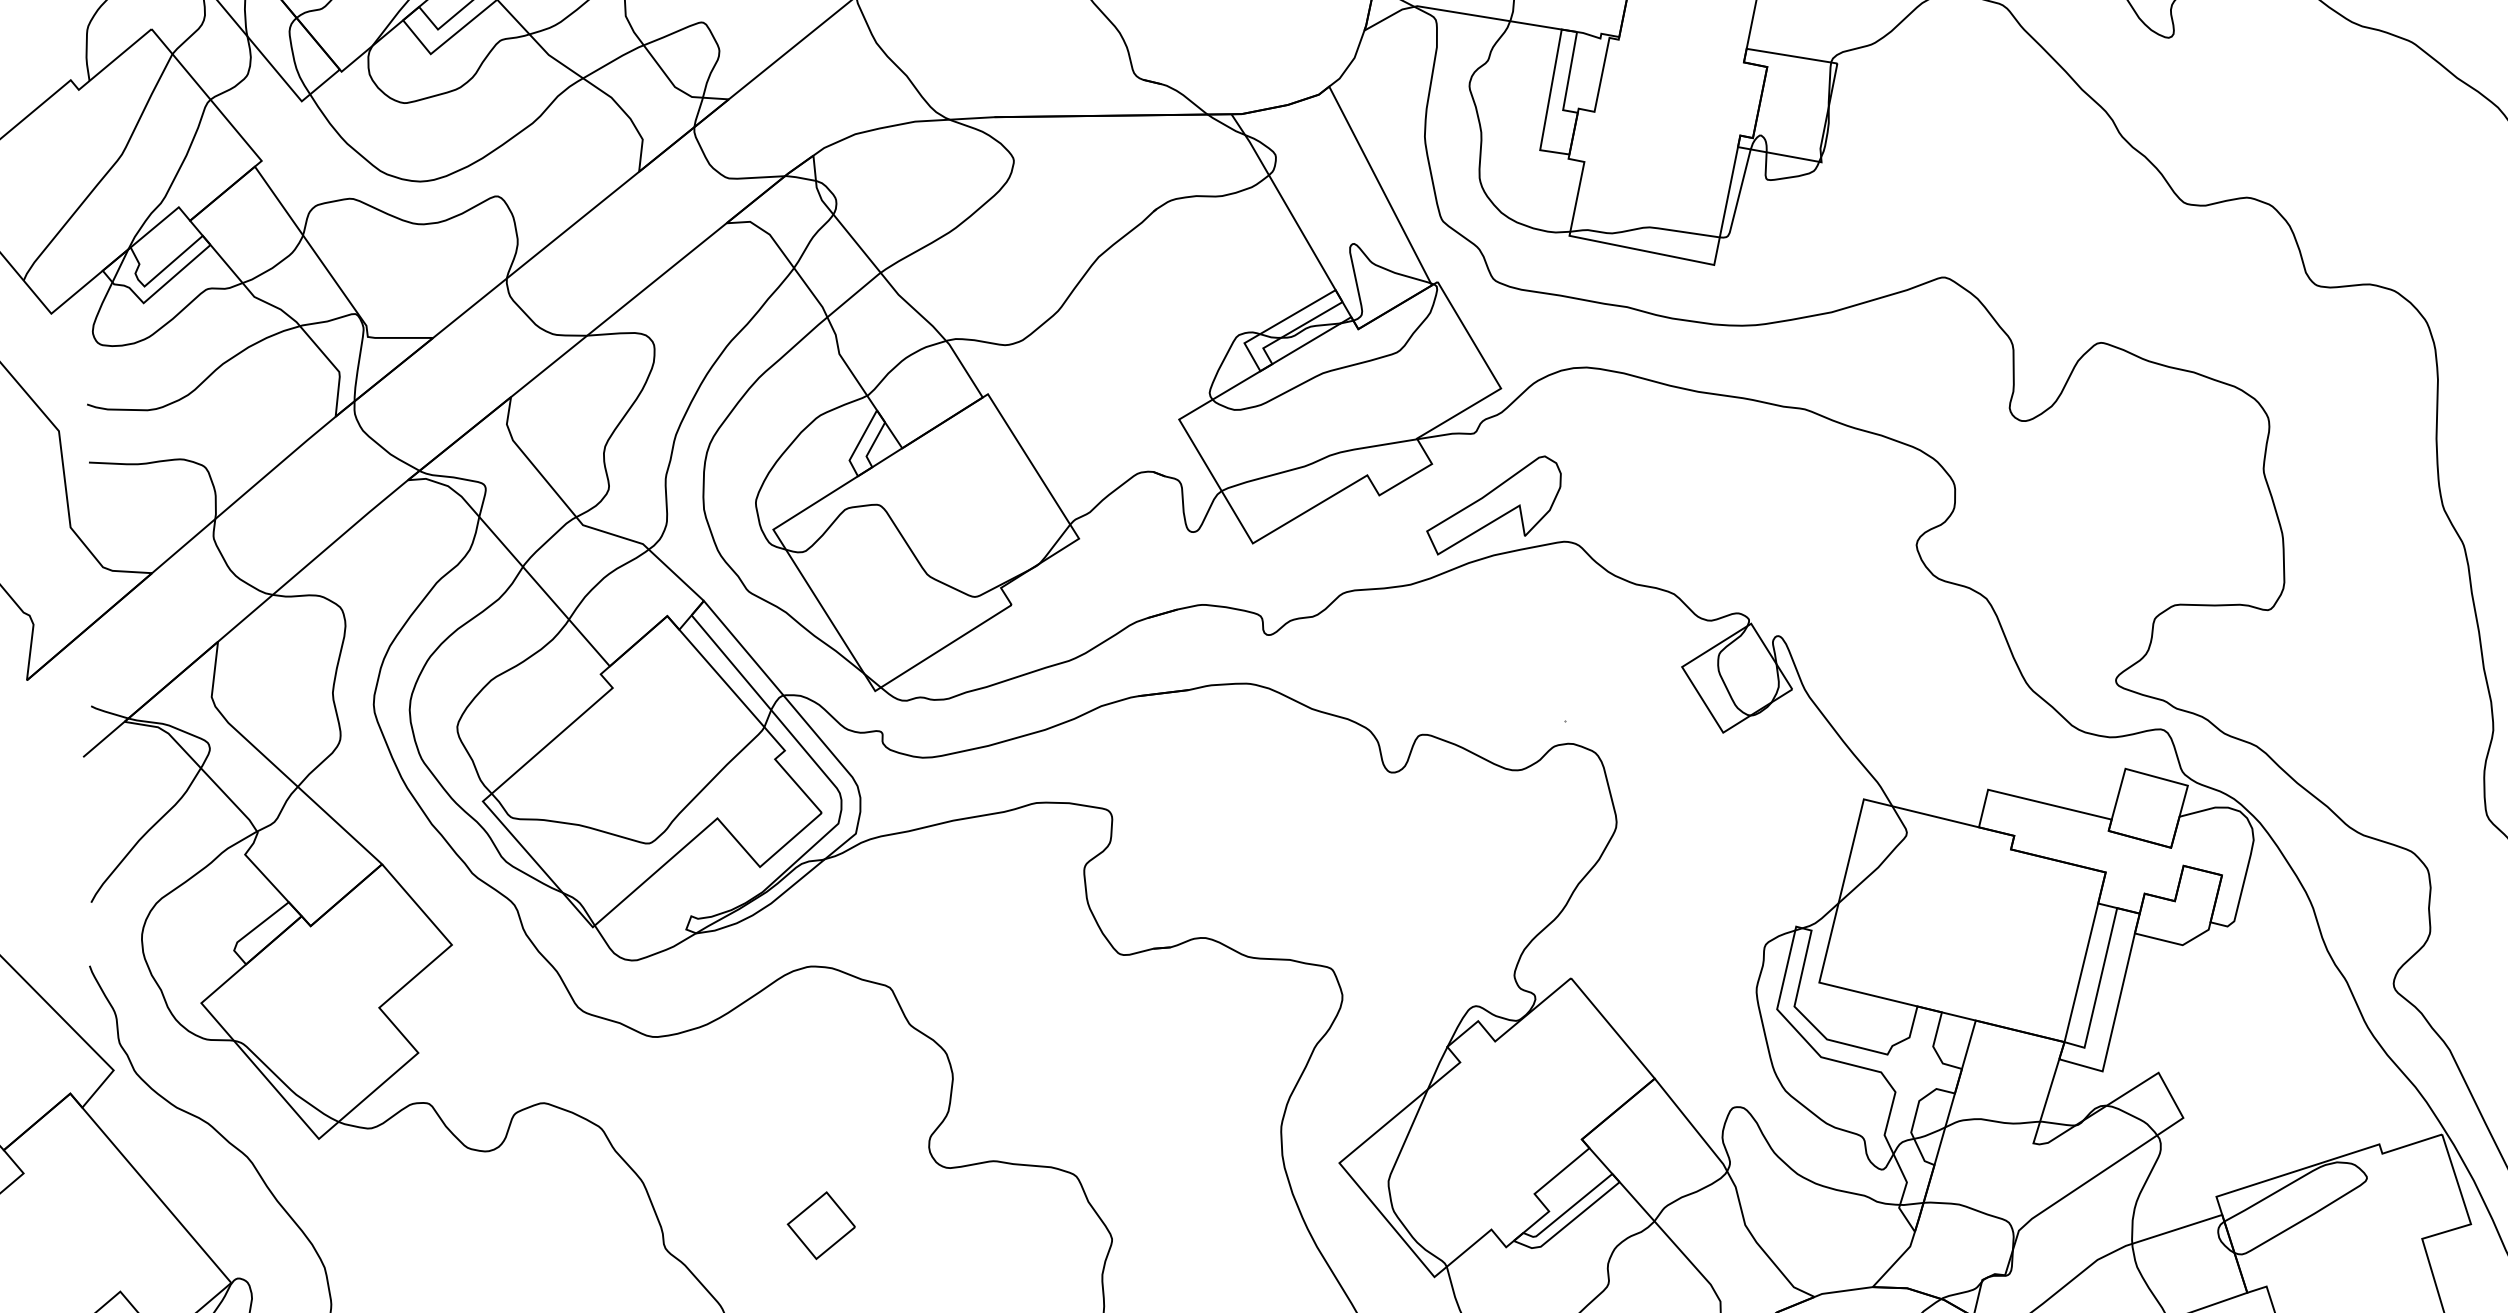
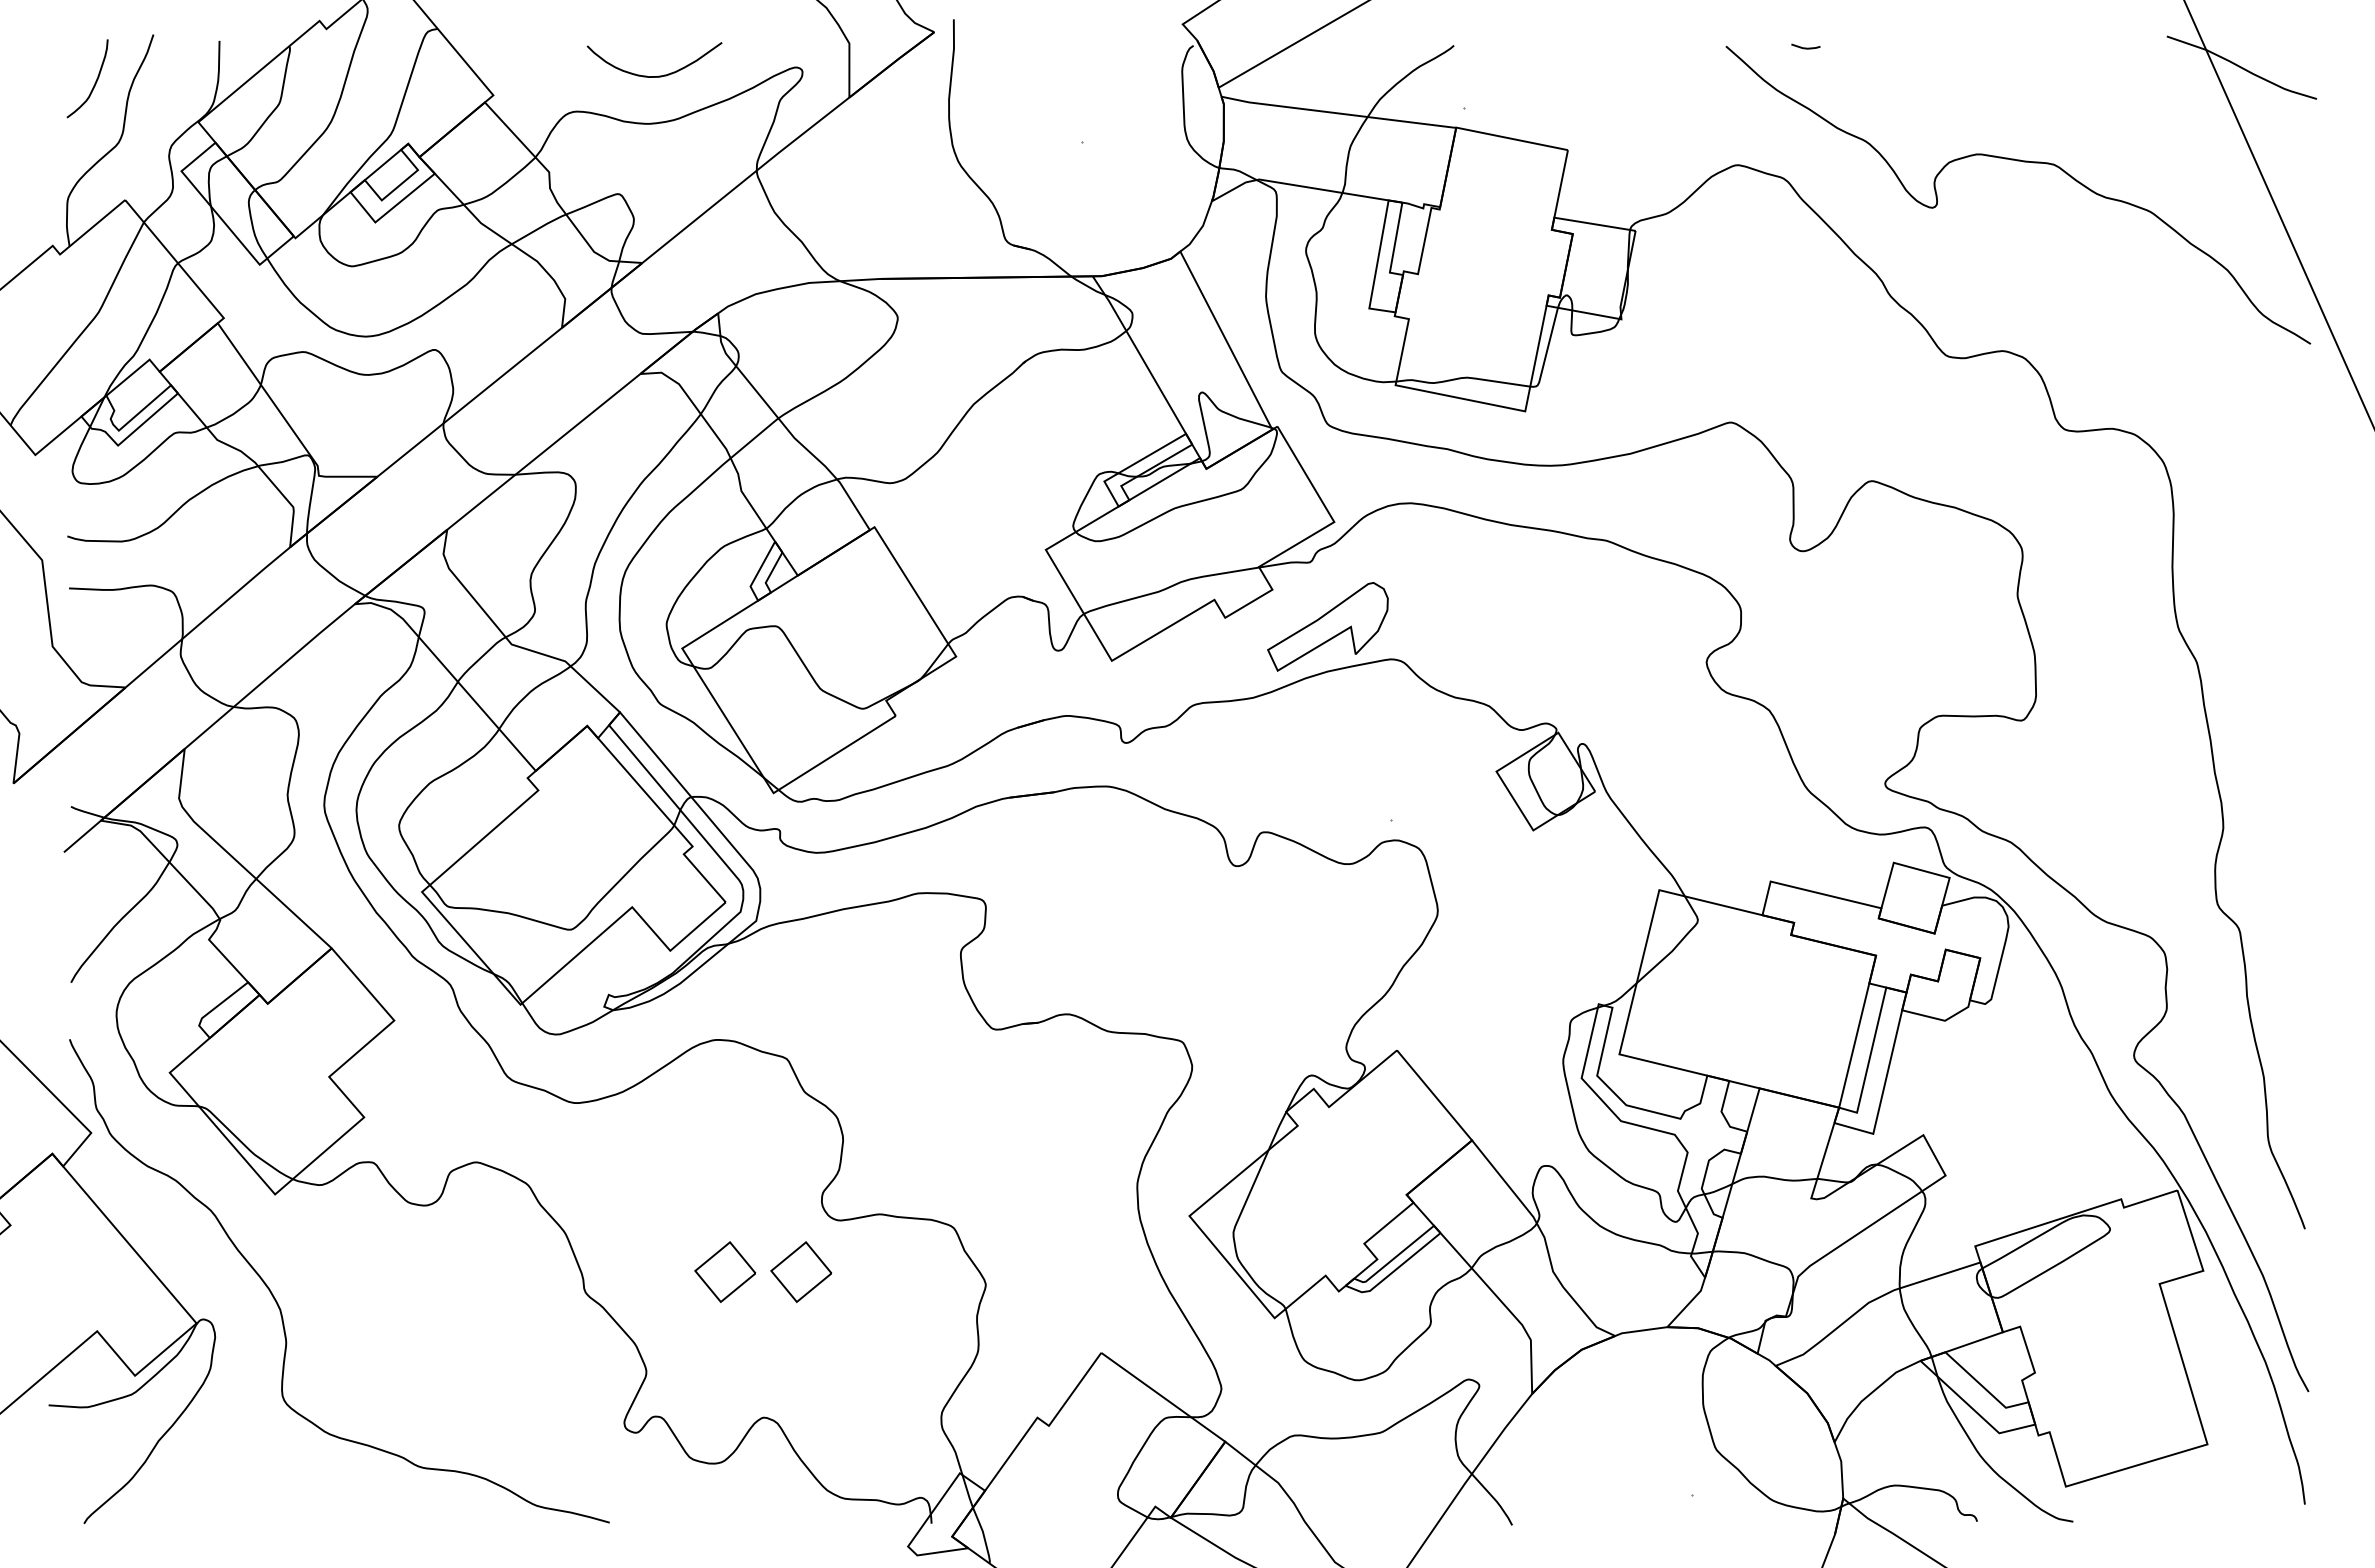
part: (906, 1224) -> (801, 1271), added

